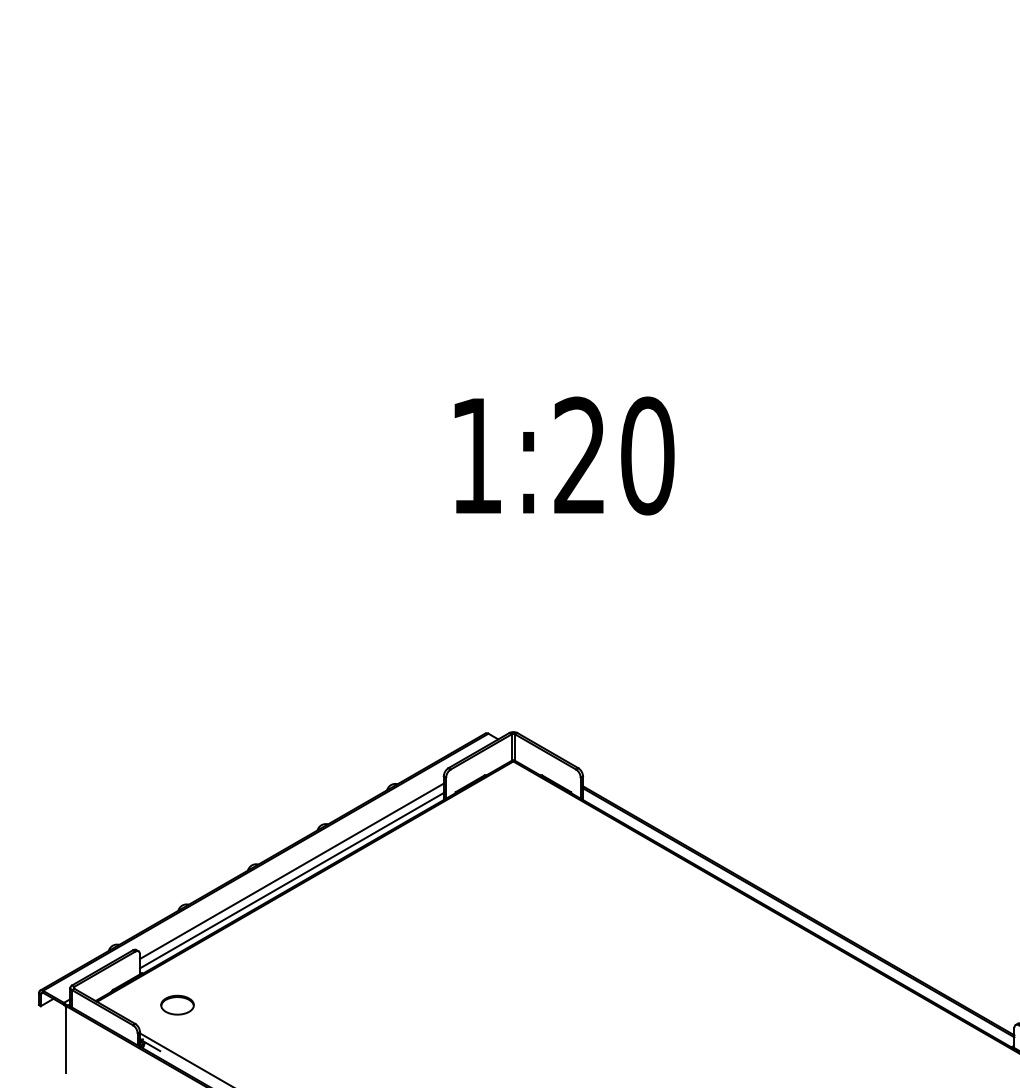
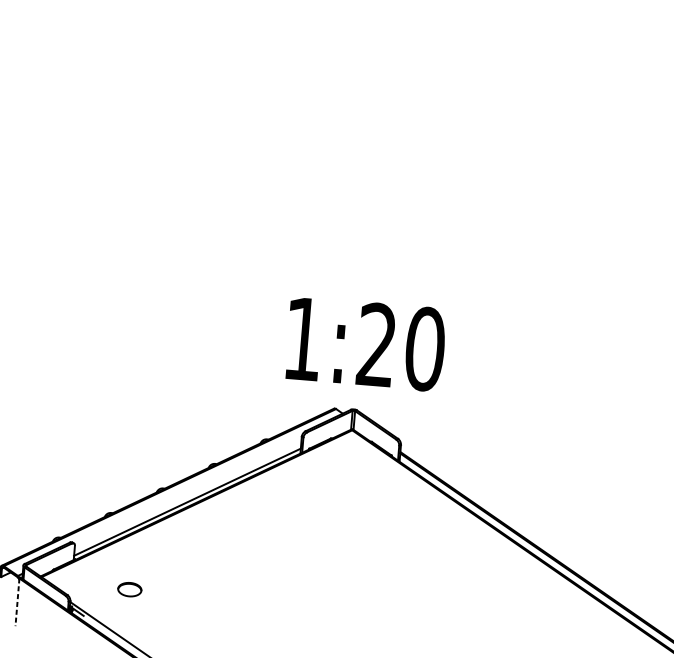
text: (564, 455) -> (365, 343), moved
line: (291, 871) -> (187, 495), removed
part: (177, 1004) -> (129, 589), moved
line: (66, 1040) -> (17, 602), solid -> dashed

